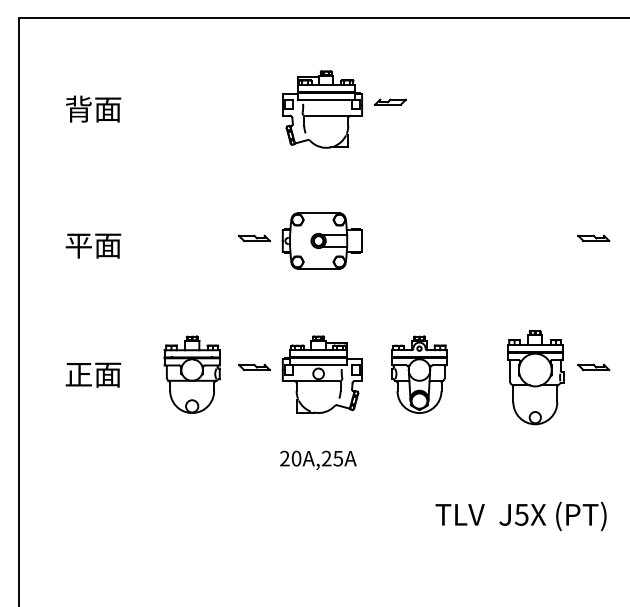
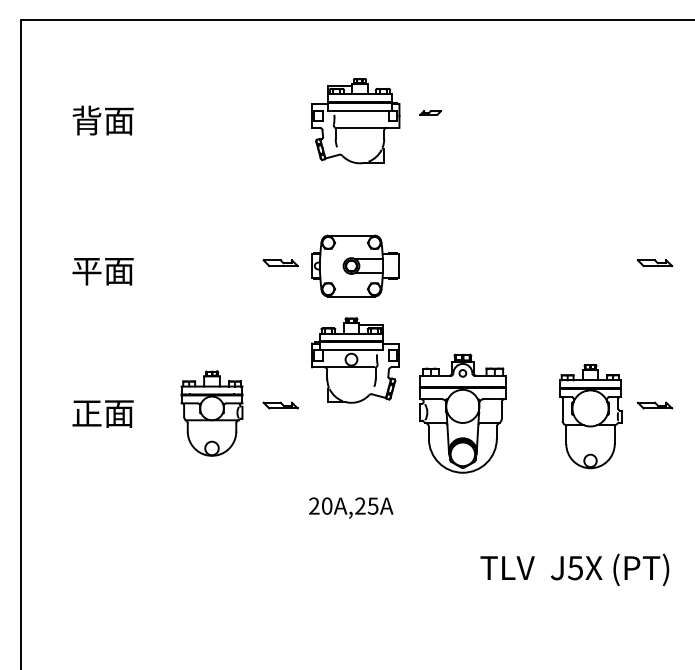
part: (390, 101) -> (430, 112), size x0.6
part: (322, 374) -> (355, 360), moved
part: (419, 374) -> (462, 413), size x1.4

